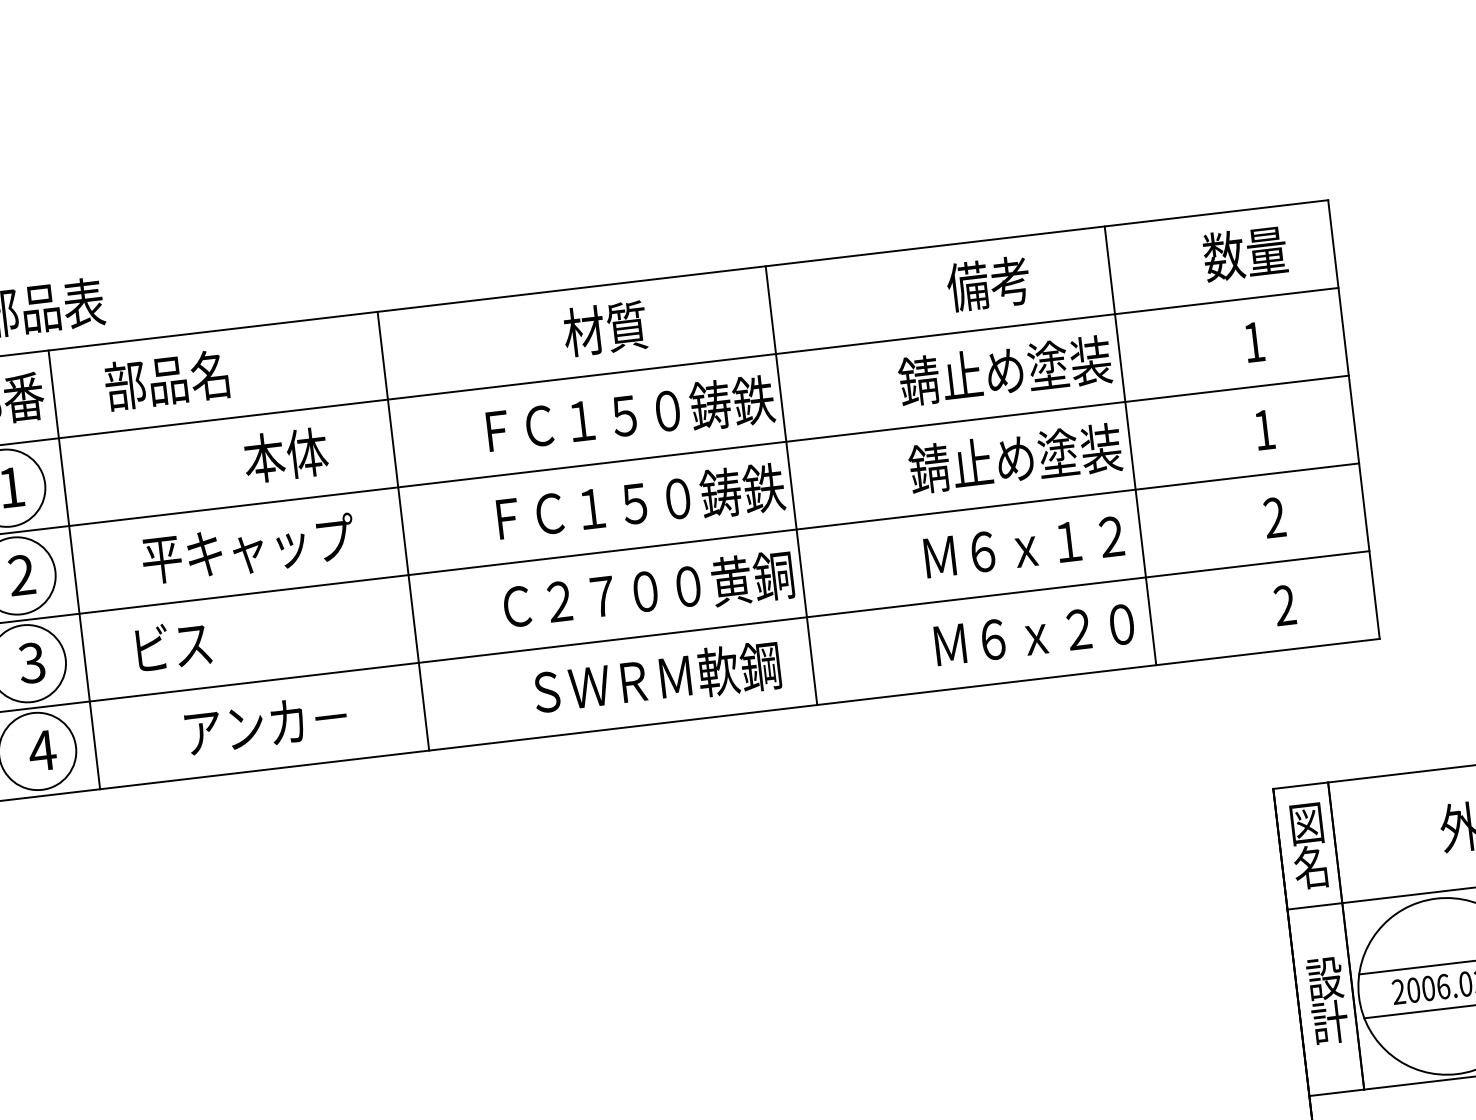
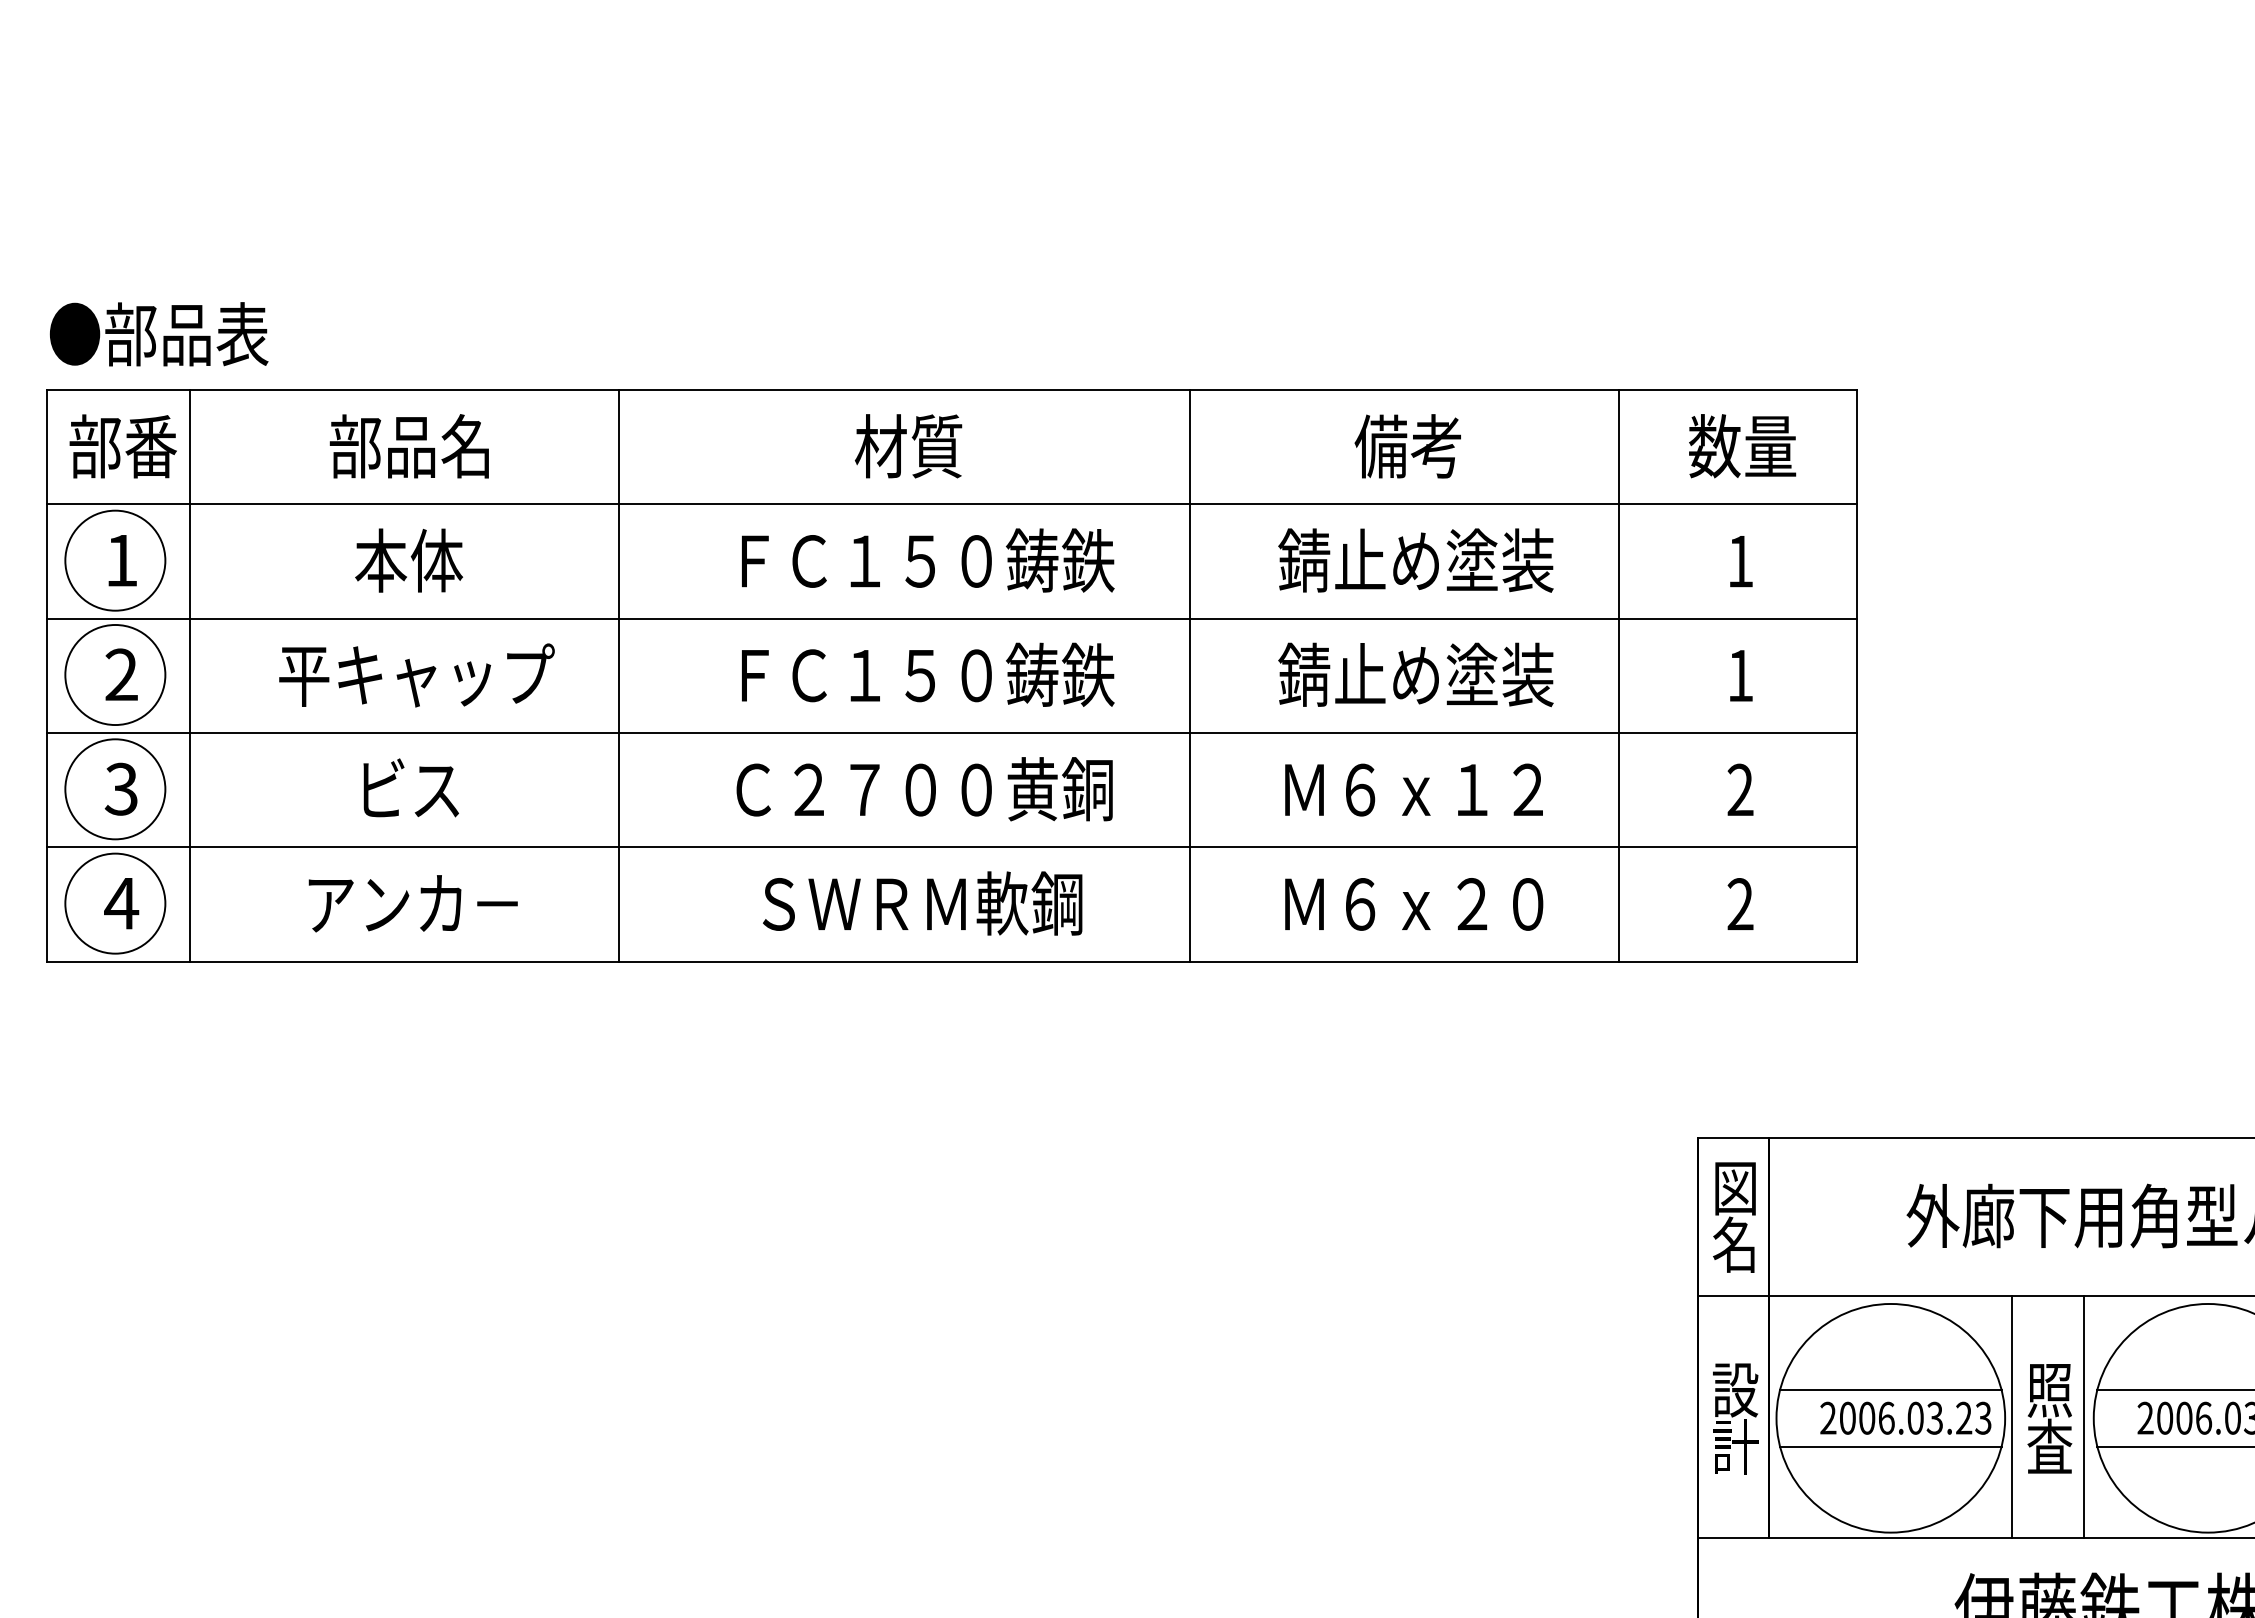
text: (166, 380) -> (408, 446), moved
line: (1130, 445) -> (1618, 675), moved
text: (286, 455) -> (409, 560), moved
line: (791, 485) -> (1190, 675), moved
text: (173, 645) -> (410, 787), moved

